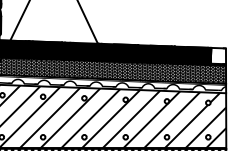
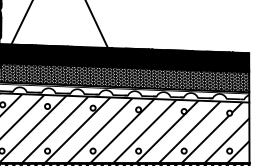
fill: (218, 55) -> (240, 60), added

